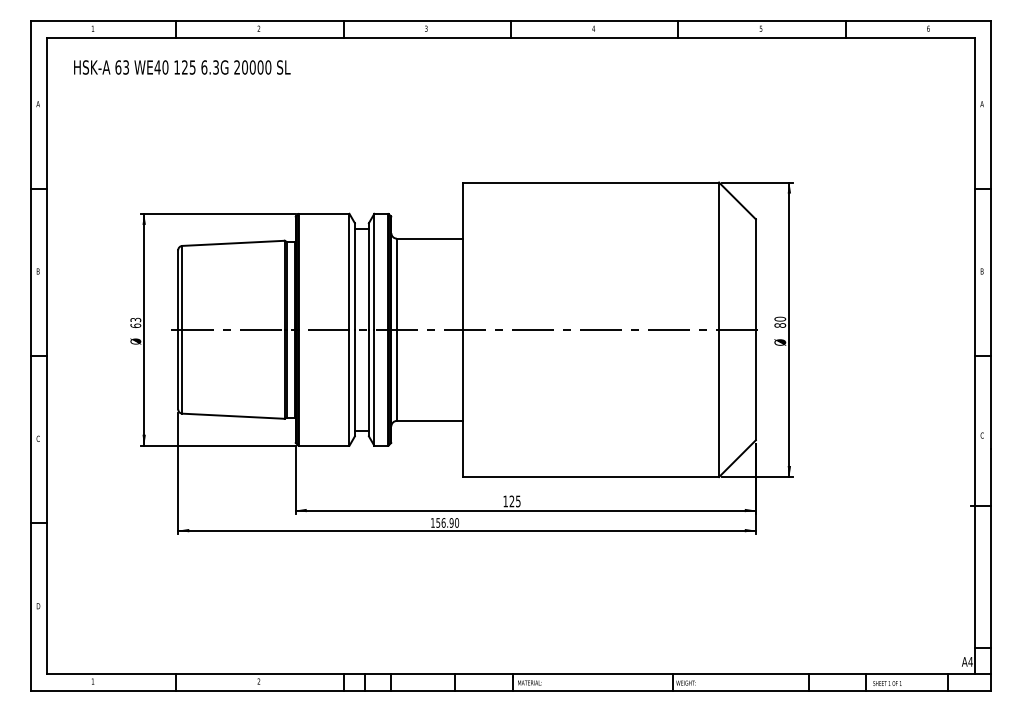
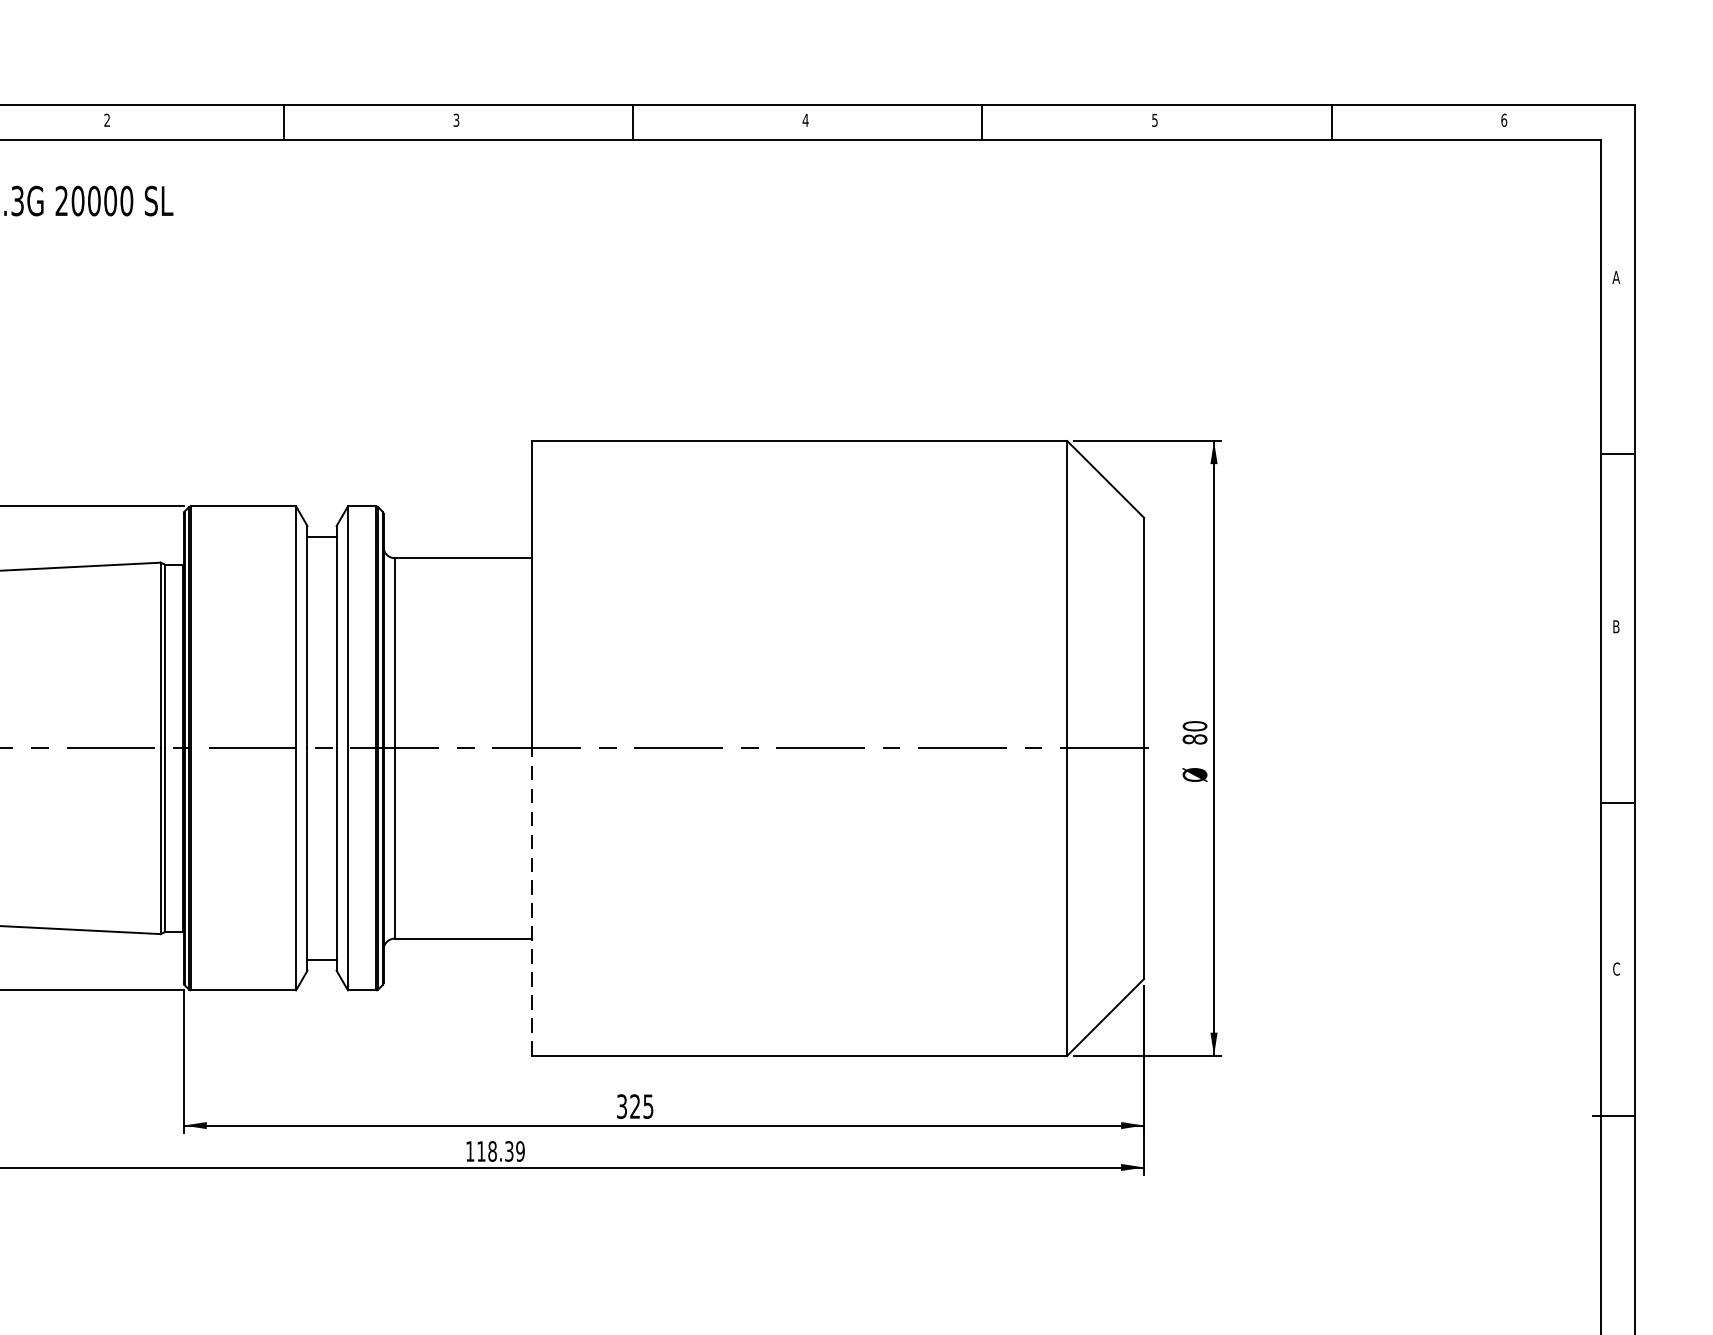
line: (462, 403) -> (531, 902), solid -> dashed
text: (505, 501) -> (621, 1106), 125 -> 325
text: (447, 522) -> (500, 1150), 156.90 -> 118.39

